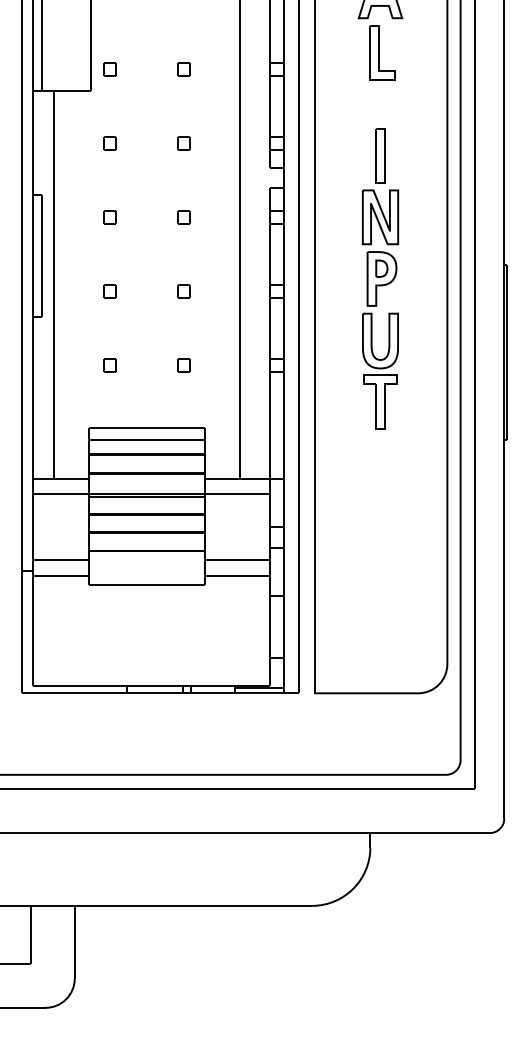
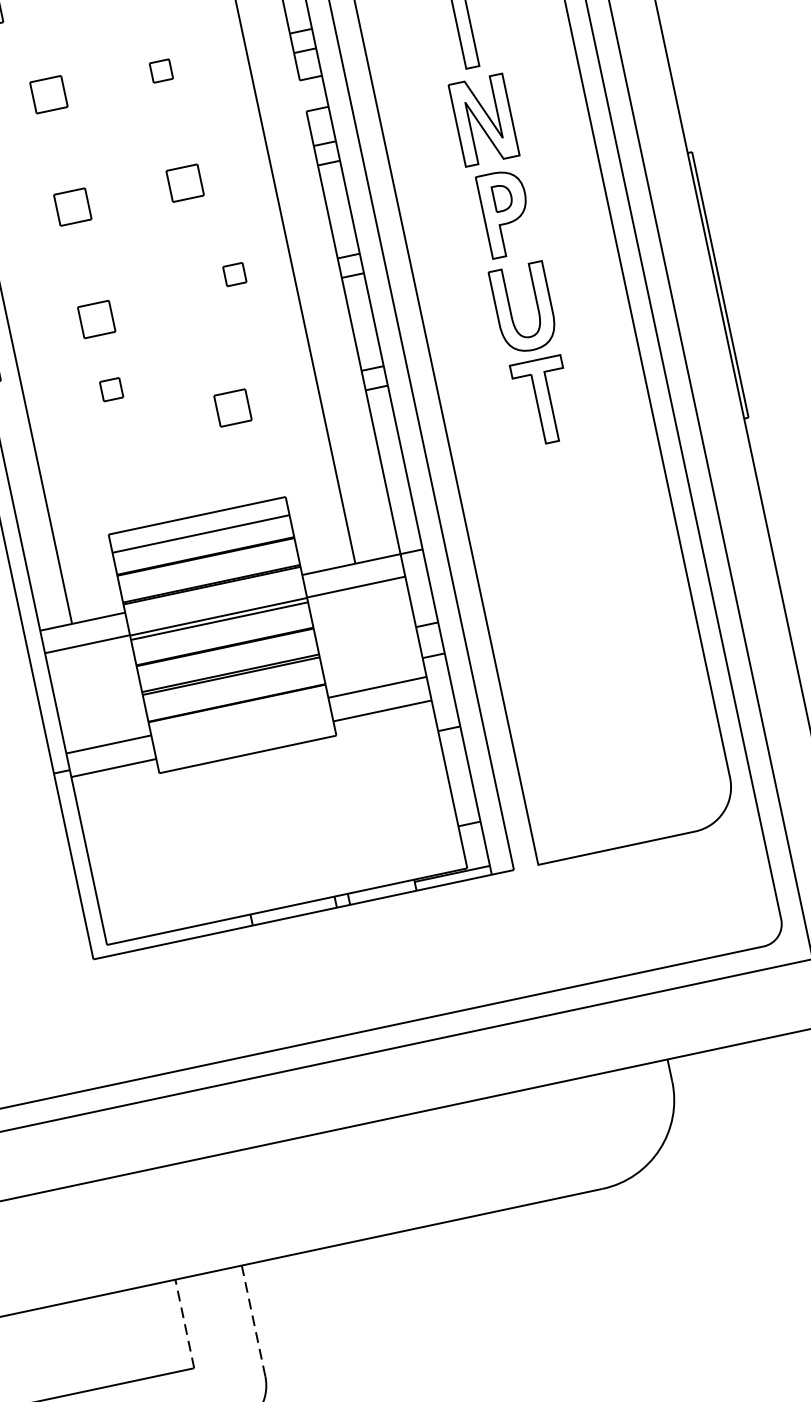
part: (109, 143) -> (48, 95), size x1.6
part: (109, 217) -> (72, 208), size x1.6
part: (183, 217) -> (184, 184), size x1.6
part: (109, 291) -> (96, 320), size x1.6
part: (183, 291) -> (234, 275), moved
part: (109, 365) -> (110, 390), moved
part: (183, 365) -> (232, 409), size x1.6
line: (31, 934) -> (185, 1323), solid -> dashed
line: (74, 941) -> (252, 1319), solid -> dashed

